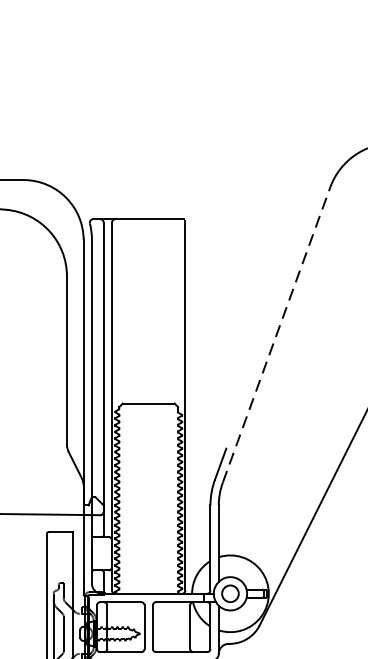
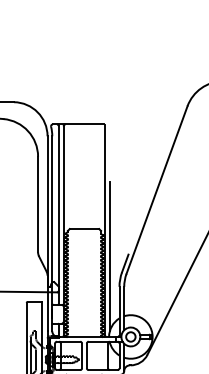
line: (277, 333) -> (157, 189), dashed -> solid
line: (194, 450) -> (110, 255), added

